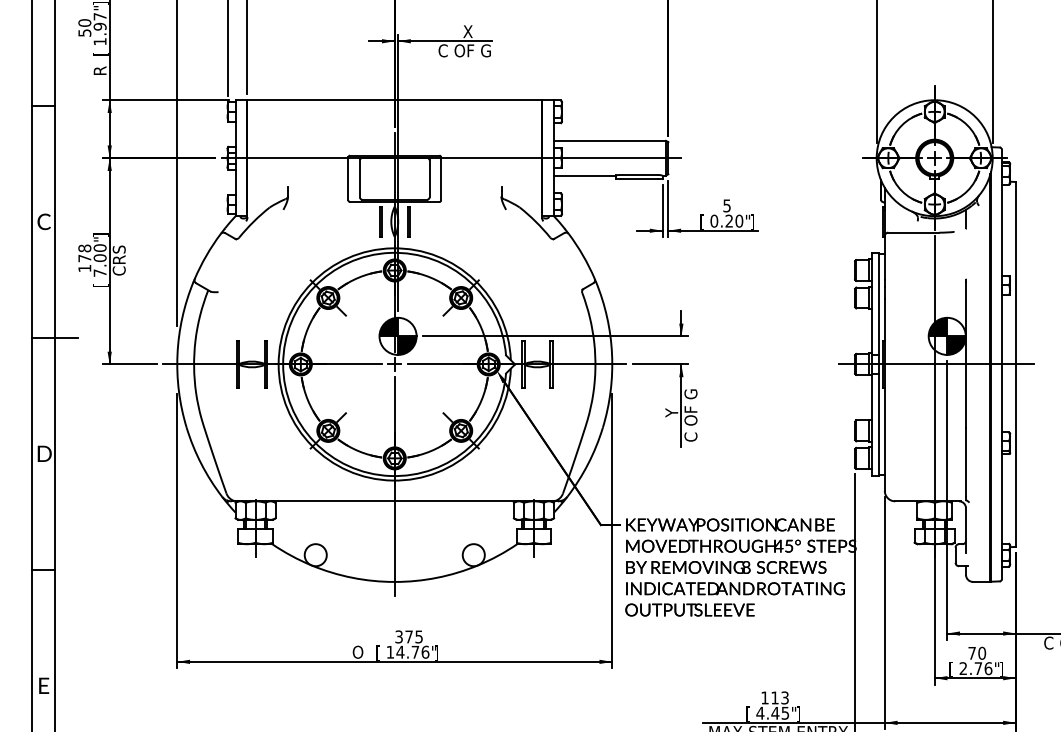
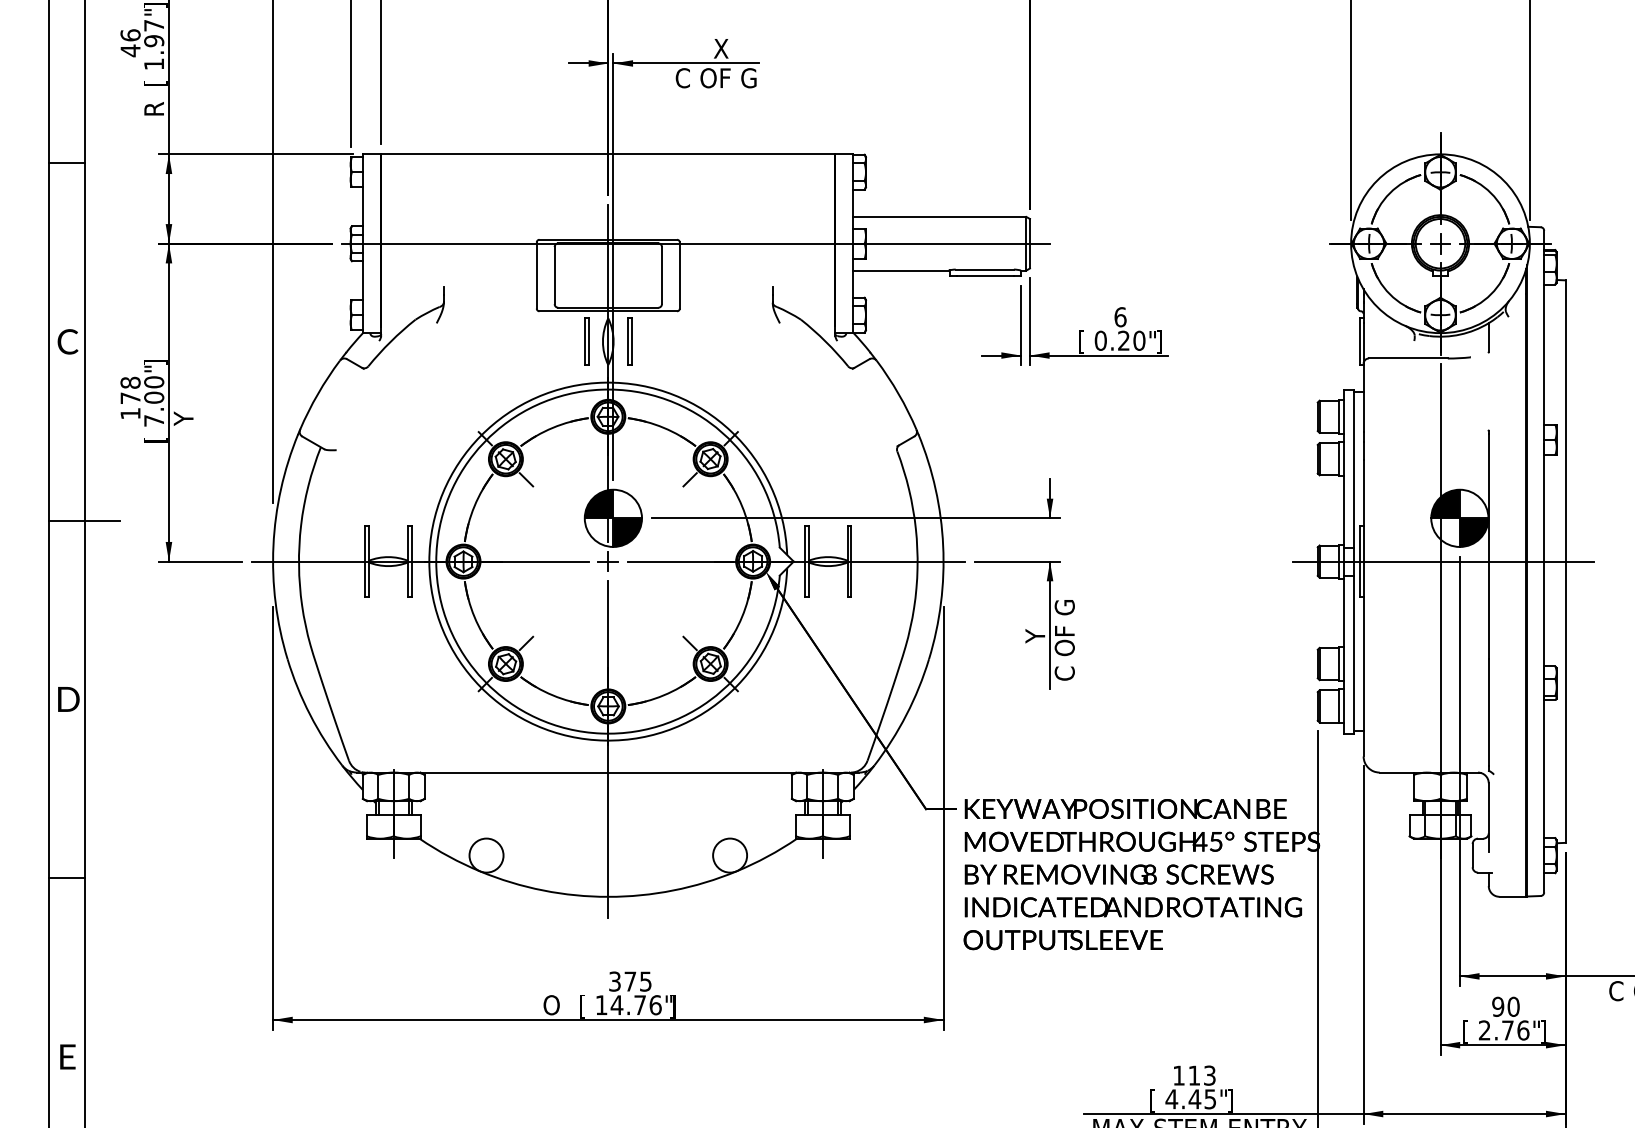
text: (84, 28) -> (130, 43), 50 -> 46
text: (727, 205) -> (1121, 316), 5 -> 6
text: (118, 260) -> (182, 401), CRS -> Y
text: (971, 652) -> (1497, 1005), 70 -> 90

